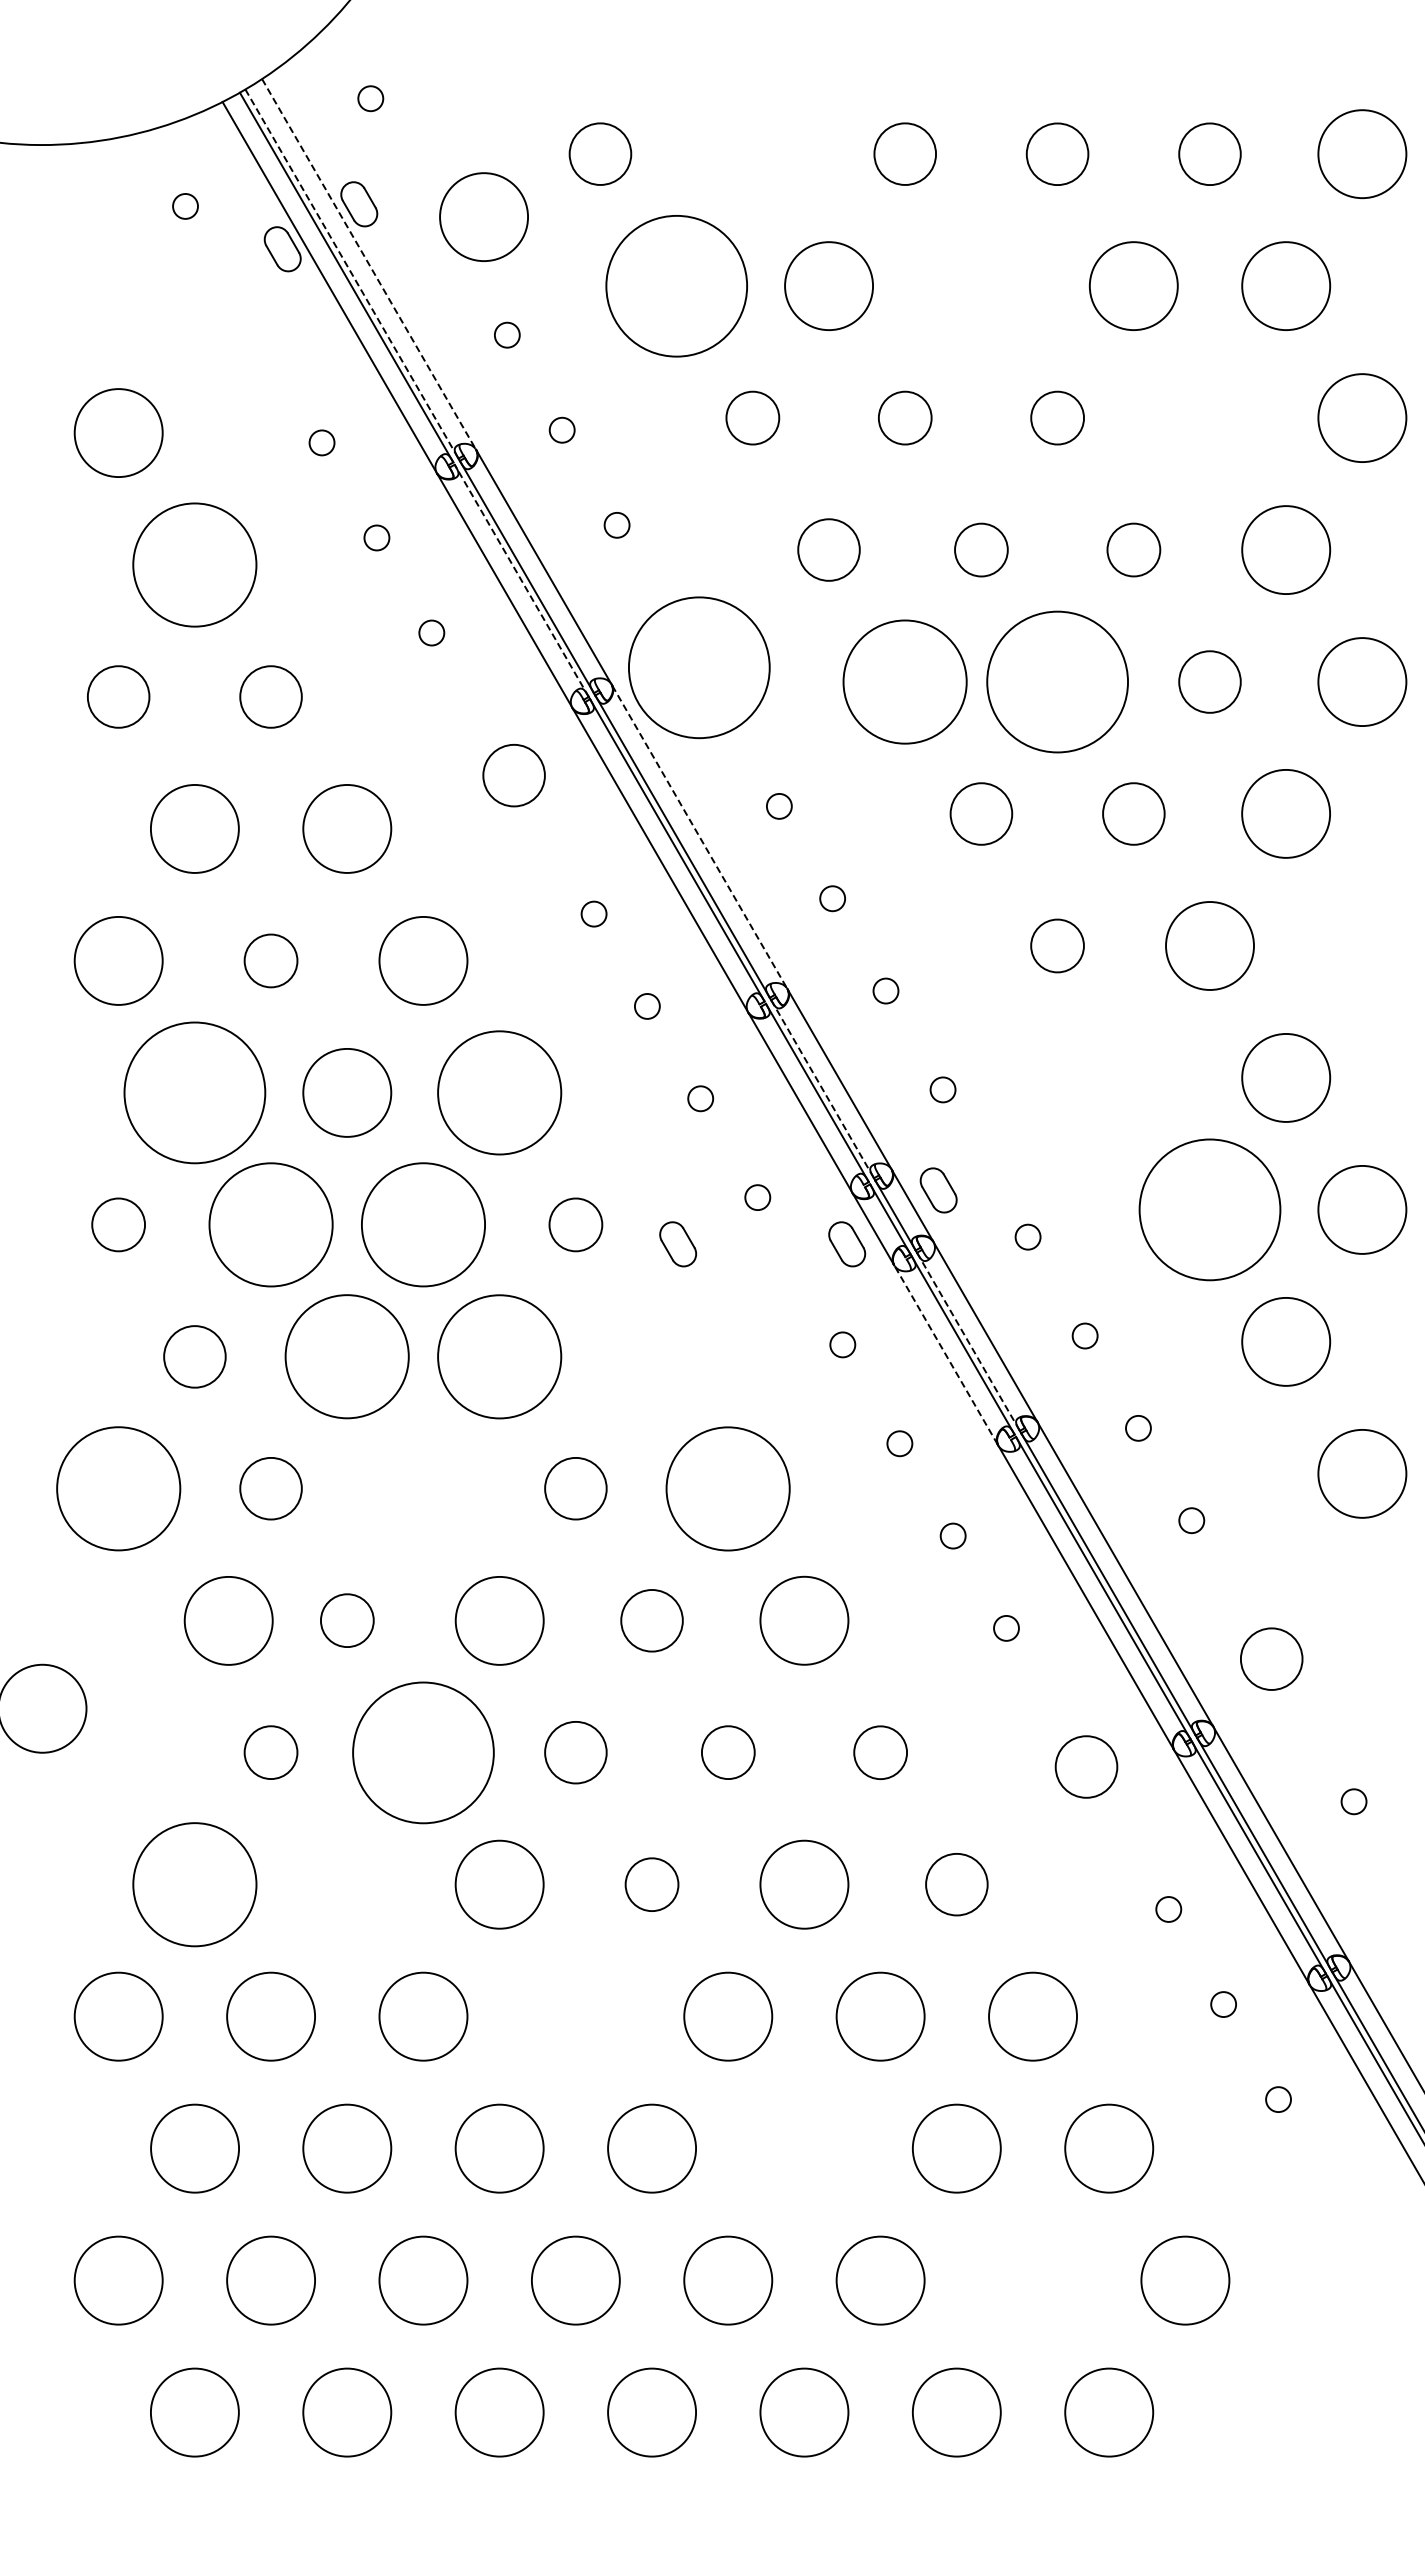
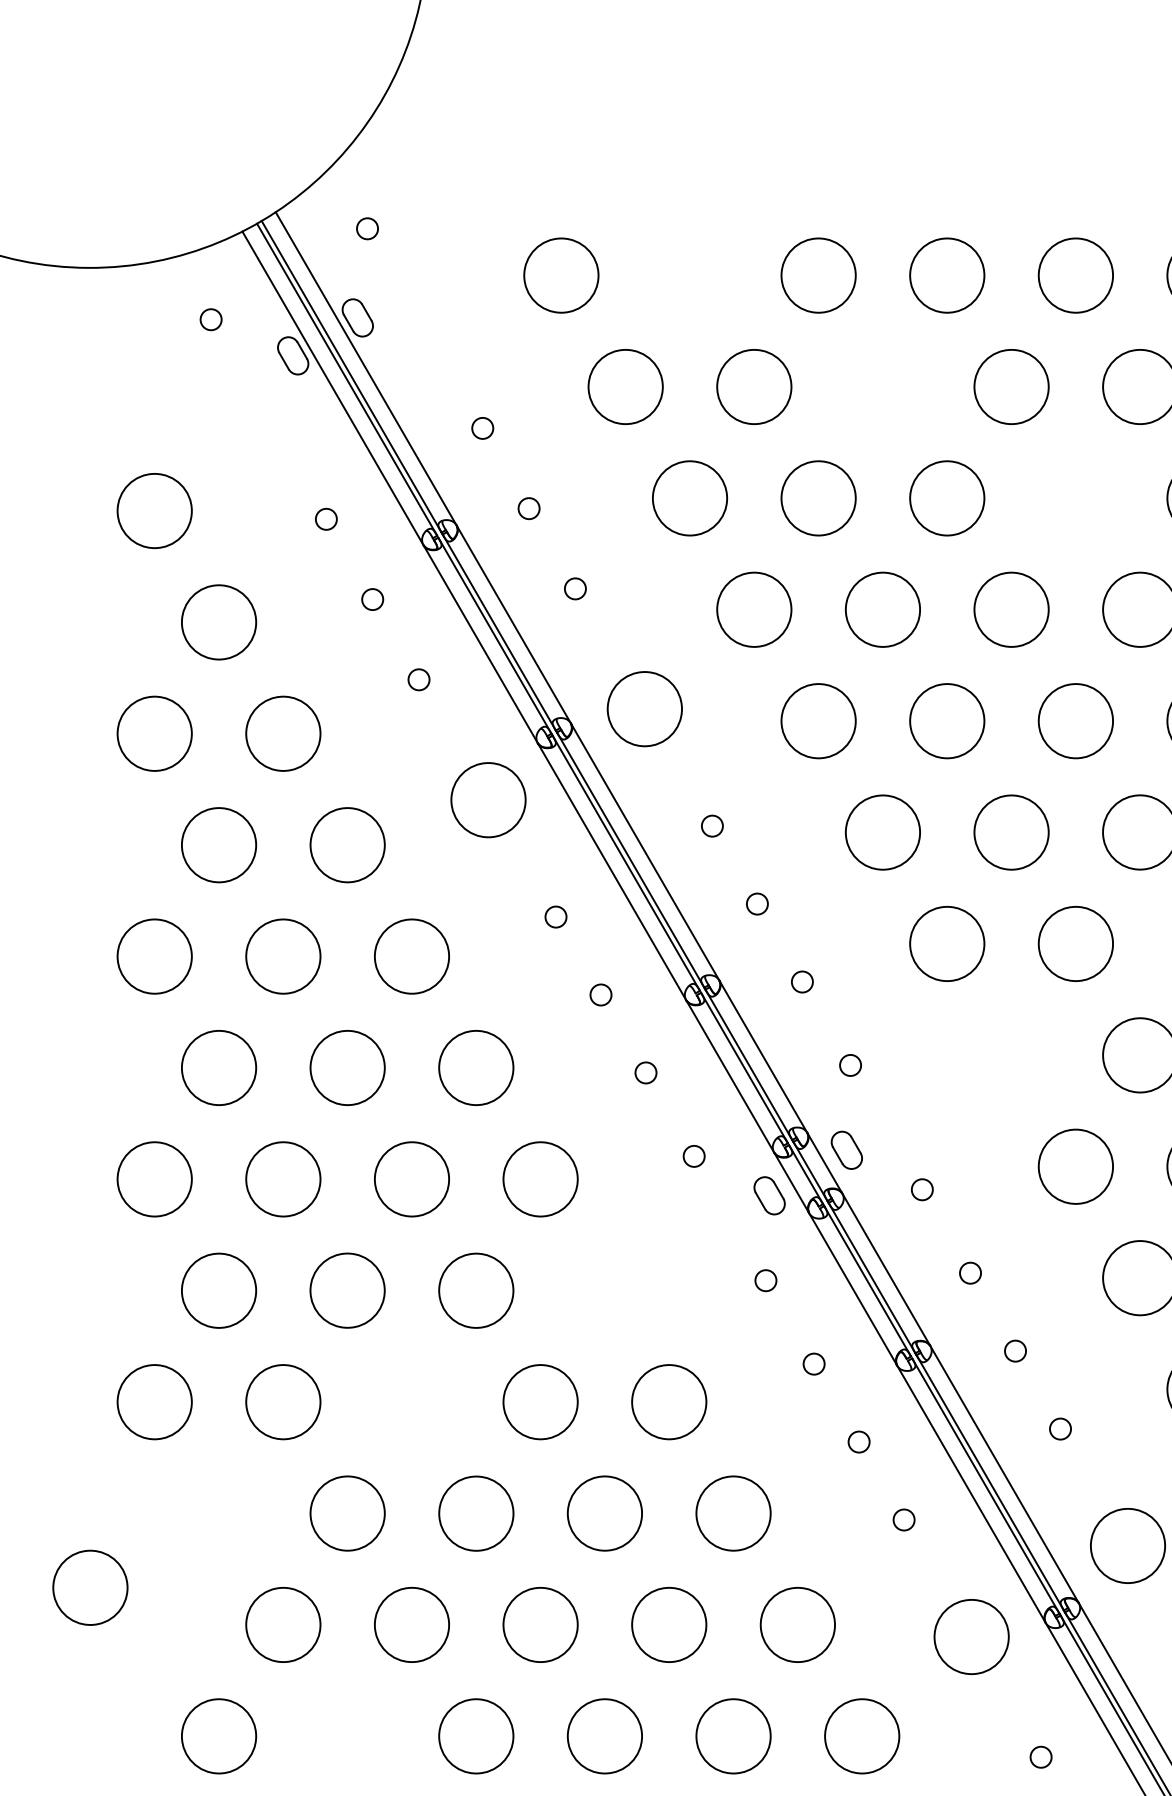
circle: (600, 154) -> (561, 275), size x1.43
circle: (905, 154) -> (818, 275), size x1.43
circle: (1057, 154) -> (947, 275), size x1.43
circle: (1209, 154) -> (1075, 275), size x1.43
circle: (483, 216) -> (462, 328), removed
line: (369, 264) -> (366, 368), dashed -> solid
line: (352, 274) -> (352, 377), dashed -> solid
circle: (676, 285) -> (625, 386), size x0.62
circle: (752, 418) -> (689, 498), size x1.67
circle: (905, 418) -> (818, 498), size x1.67
circle: (1057, 418) -> (947, 498), size x1.67
circle: (828, 549) -> (753, 609), size x1.43
circle: (1133, 549) -> (1011, 609), size x1.67
circle: (981, 550) -> (883, 610), size x1.67
circle: (194, 564) -> (218, 621), size x0.71
line: (521, 580) -> (494, 635), dashed -> solid
circle: (699, 667) -> (644, 708), size x0.62
circle: (905, 681) -> (818, 720), size x0.71
circle: (1057, 682) -> (947, 721), size x0.62
circle: (1209, 682) -> (1075, 721), size x1.43
circle: (118, 696) -> (154, 733), size x1.43
circle: (270, 696) -> (282, 733), size x1.43
circle: (514, 775) -> (488, 800), size x1.43
circle: (1133, 813) -> (1011, 832), size x1.43
circle: (981, 814) -> (883, 832), size x1.43
line: (699, 836) -> (644, 851), dashed -> solid
circle: (1057, 945) -> (947, 943), size x1.67
circle: (270, 960) -> (282, 956), size x1.67
line: (822, 1089) -> (748, 1065), dashed -> solid
circle: (194, 1092) -> (218, 1067), size x0.62
circle: (499, 1092) -> (476, 1067), size x0.71
circle: (1209, 1209) -> (1075, 1166), size x0.62
circle: (118, 1224) -> (154, 1179), size x1.67
circle: (271, 1224) -> (283, 1179), size x0.71
circle: (423, 1224) -> (412, 1179), size x0.71
circle: (575, 1224) -> (540, 1179), size x1.67
part: (678, 1244) -> (627, 1195), removed
line: (968, 1341) -> (872, 1277), dashed -> solid
line: (946, 1355) -> (853, 1289), dashed -> solid
circle: (194, 1356) -> (218, 1290), size x1.43
circle: (347, 1356) -> (347, 1290), size x0.71
circle: (499, 1356) -> (476, 1290), size x0.71
circle: (118, 1488) -> (154, 1401), size x0.71
circle: (270, 1488) -> (282, 1401), size x1.43
circle: (575, 1488) -> (540, 1401), size x1.43
circle: (728, 1488) -> (669, 1401), size x0.71
circle: (228, 1620) -> (247, 1513), removed
circle: (347, 1620) -> (347, 1513), size x1.67
circle: (652, 1620) -> (605, 1513), size x1.43
circle: (1271, 1659) -> (1127, 1546), size x1.43
circle: (270, 1752) -> (282, 1624), size x1.67
circle: (423, 1752) -> (412, 1624), size x0.62
circle: (575, 1752) -> (540, 1624), size x1.43
circle: (728, 1752) -> (669, 1624), size x1.67
circle: (880, 1752) -> (797, 1624), size x1.67
circle: (1086, 1767) -> (971, 1637), size x1.43
circle: (194, 1884) -> (218, 1736), size x0.71
circle: (652, 1884) -> (605, 1736), size x1.67
circle: (956, 1884) -> (861, 1736), size x1.43

